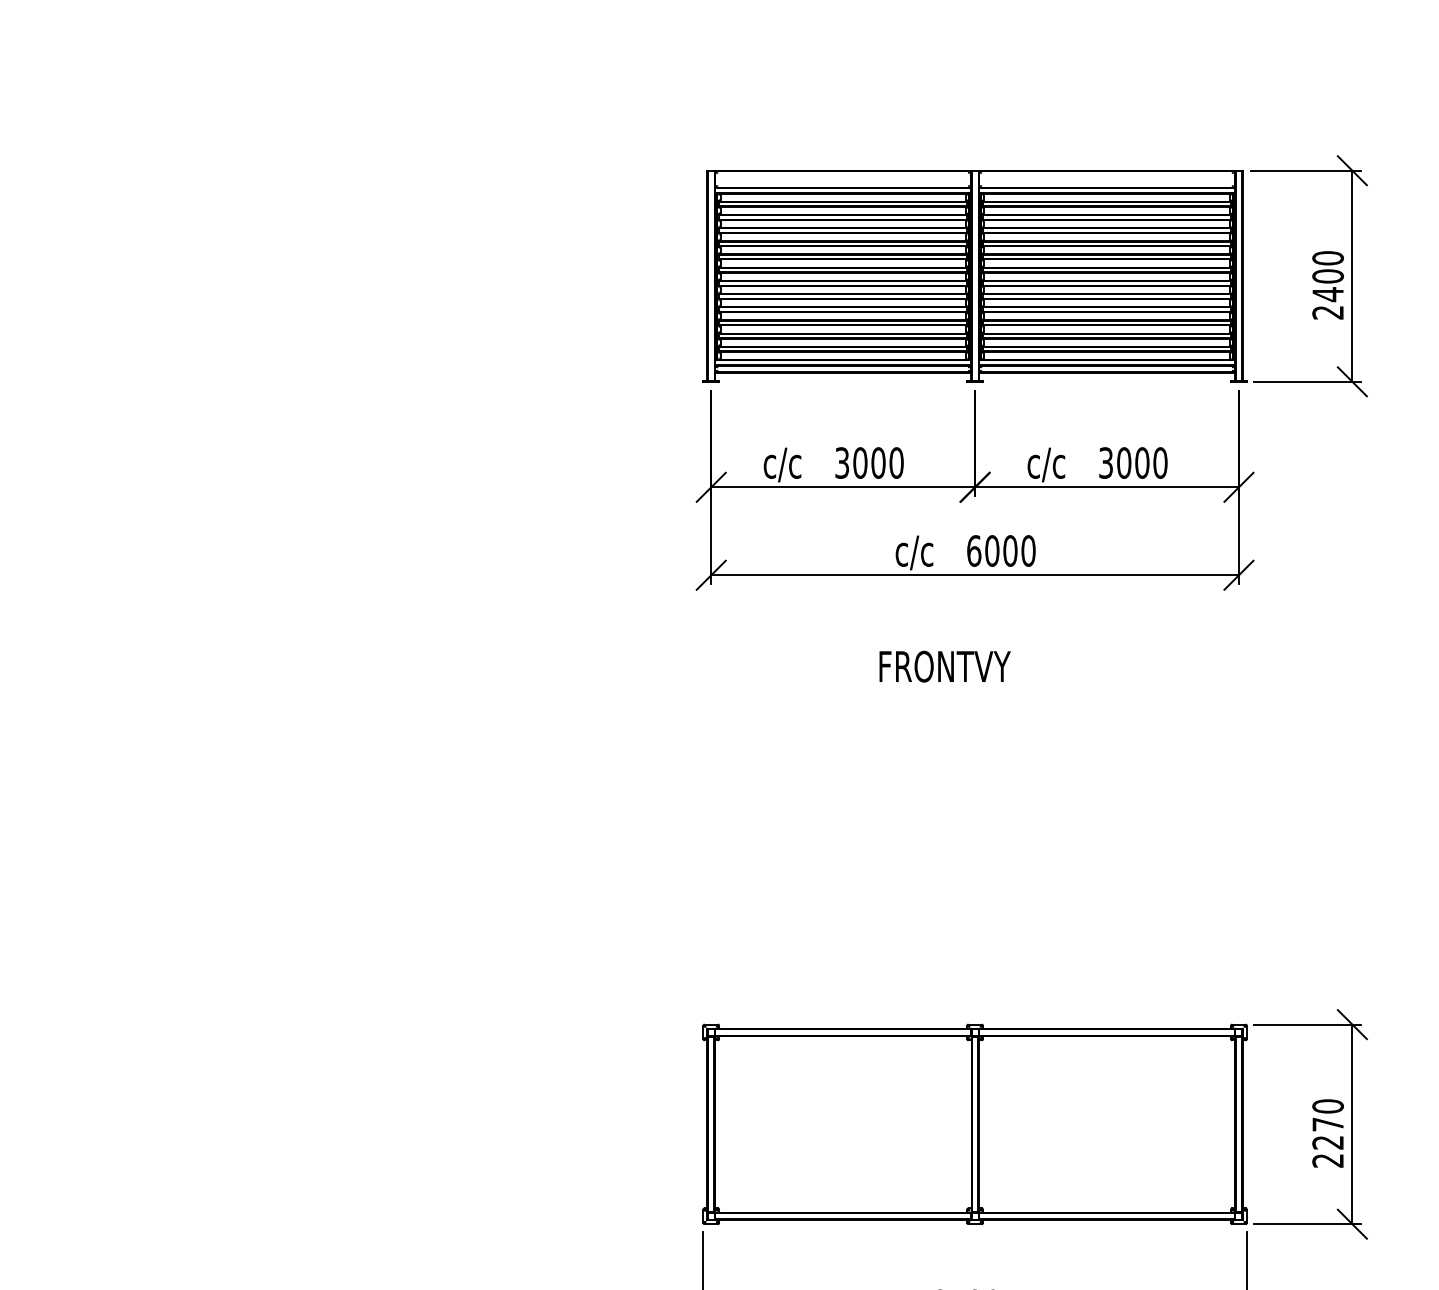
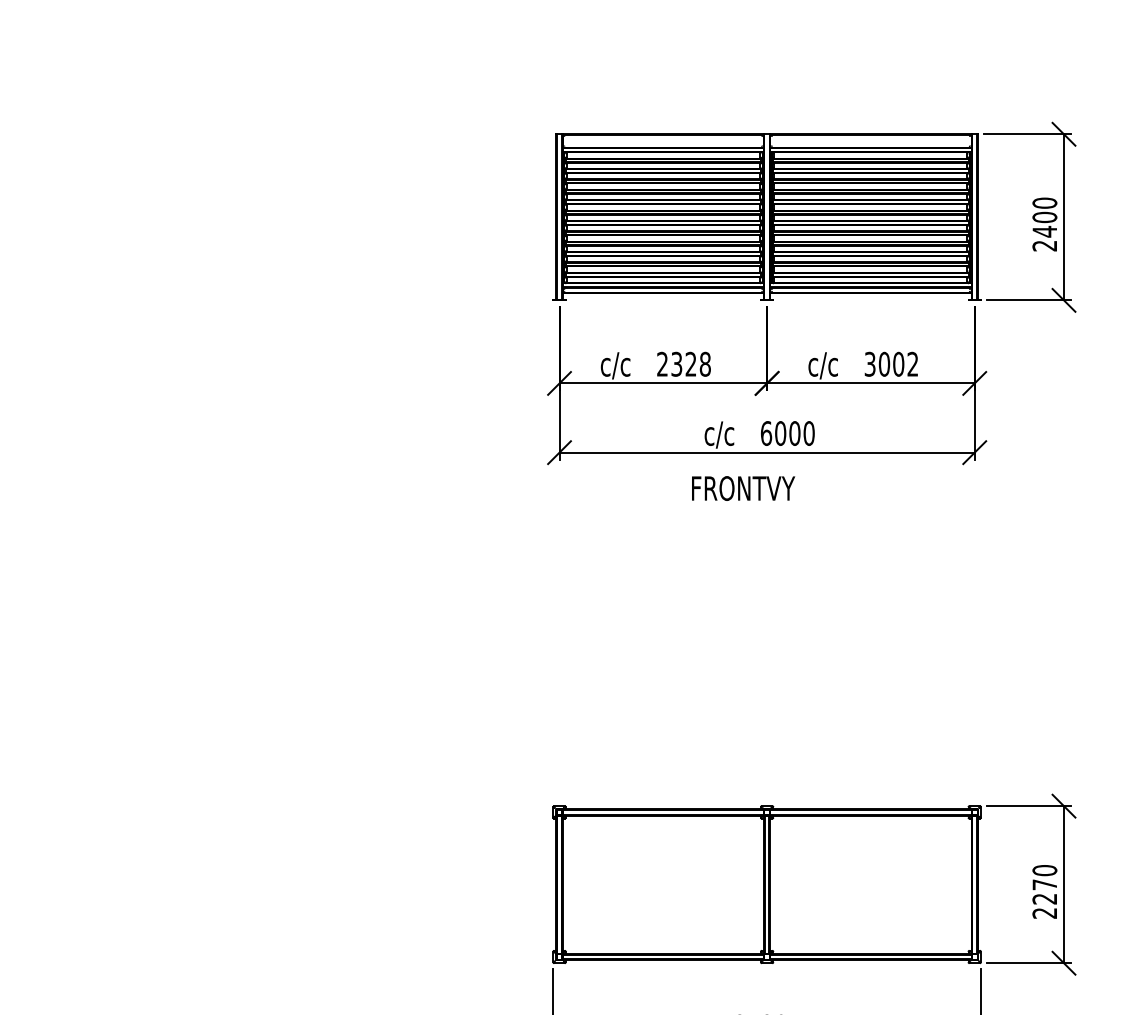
text: (868, 461) -> (683, 363), 3000 -> 2328
text: (1159, 461) -> (912, 363), 3000 -> 3002
text: (945, 666) -> (743, 488), moved

